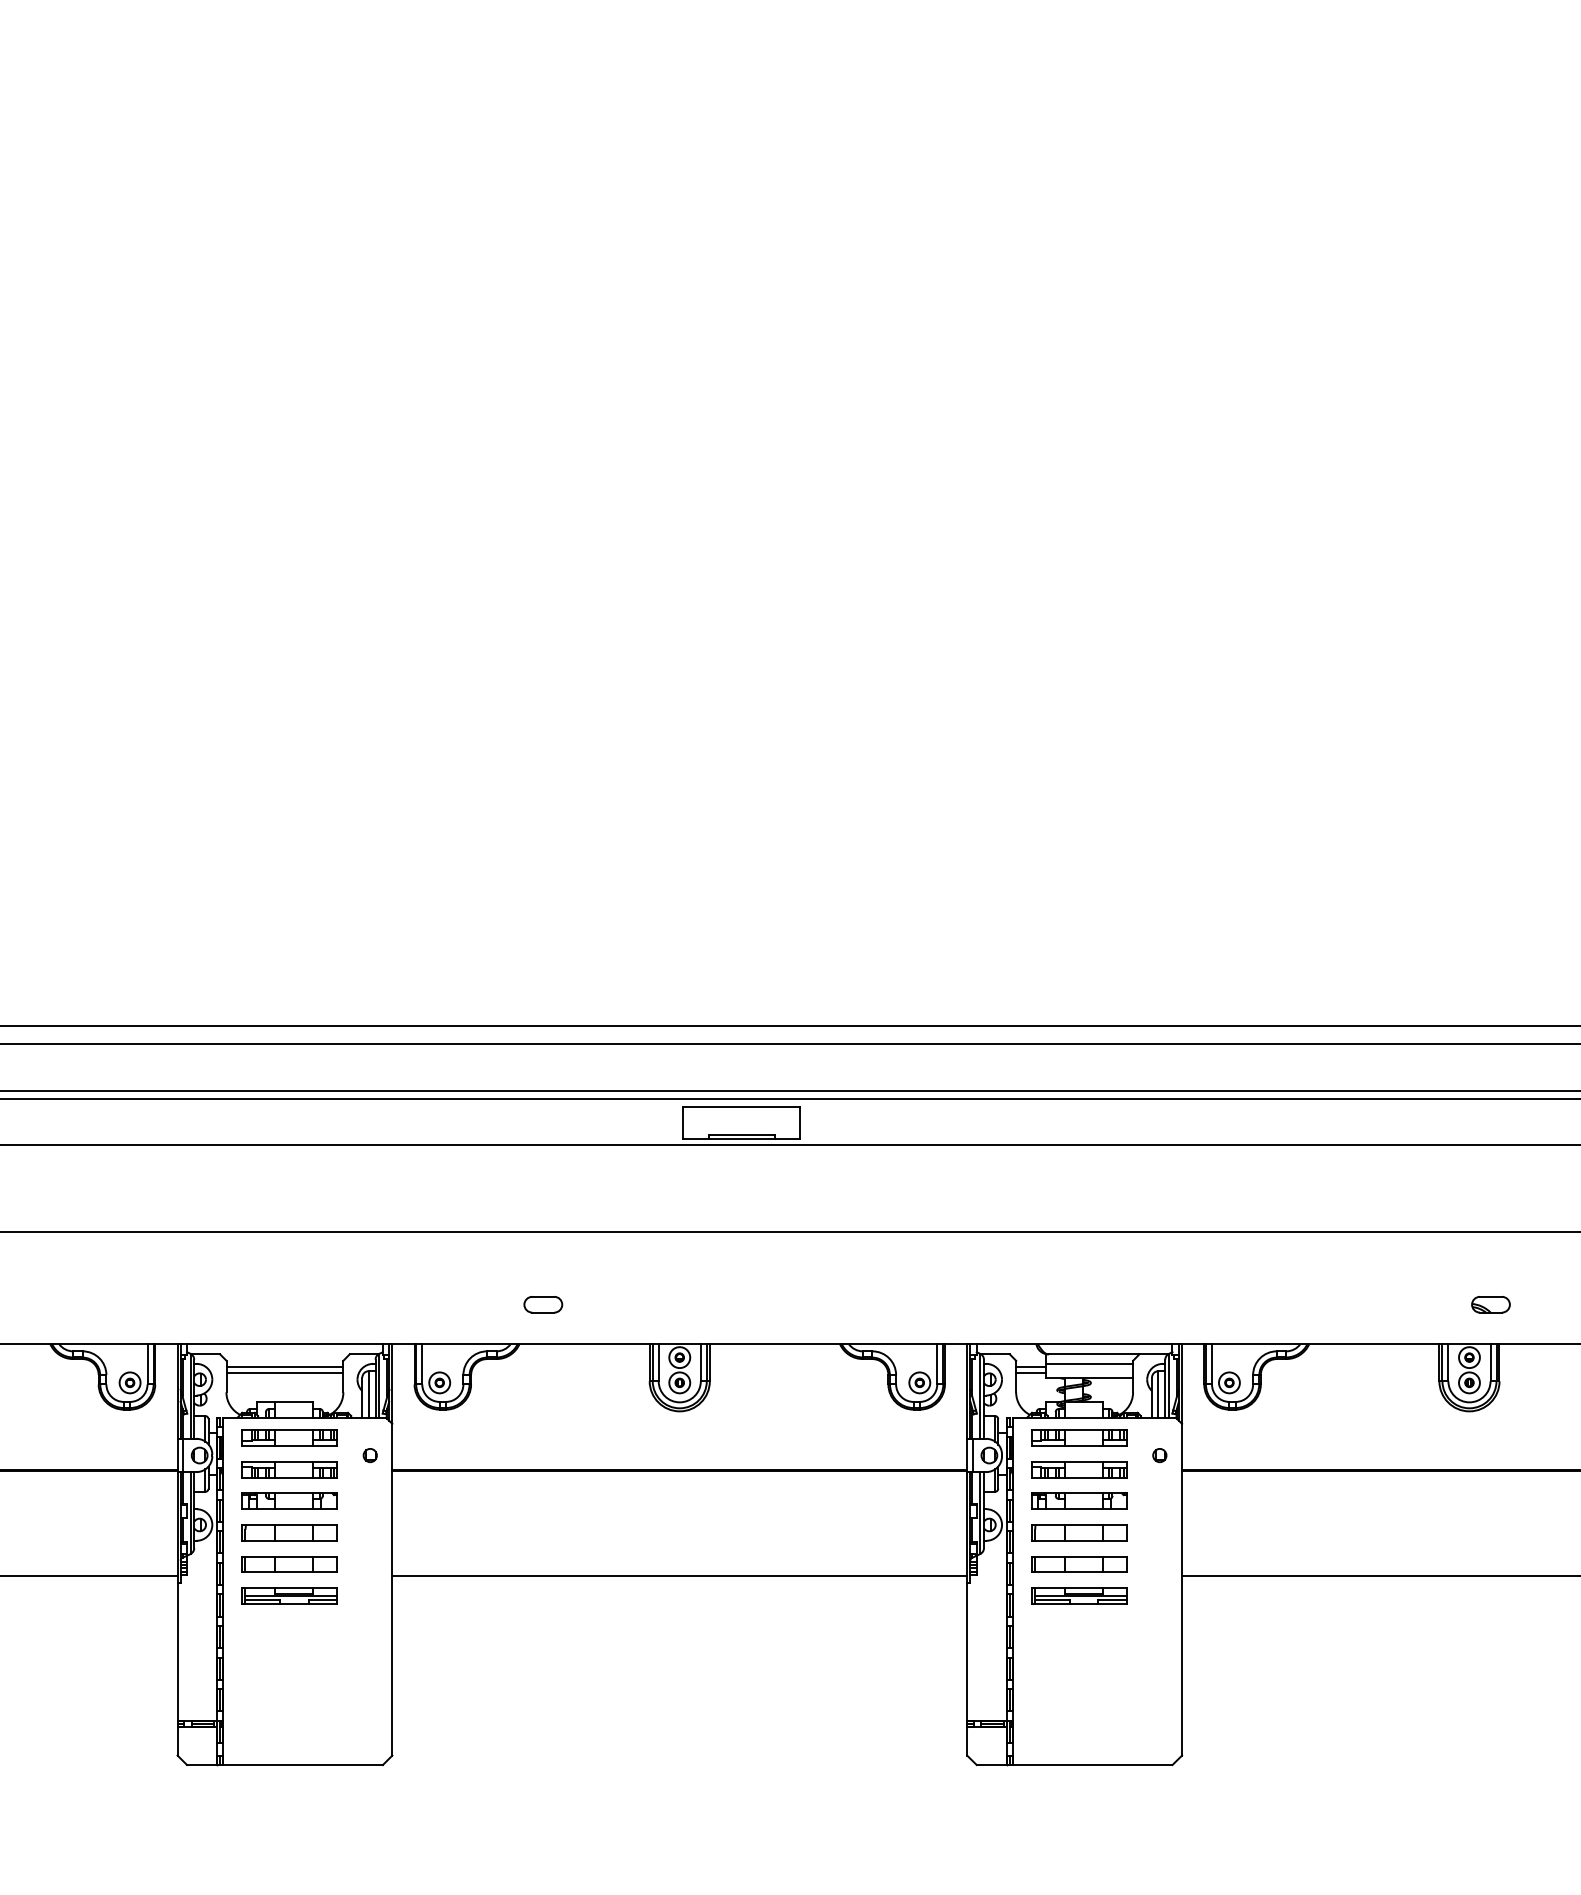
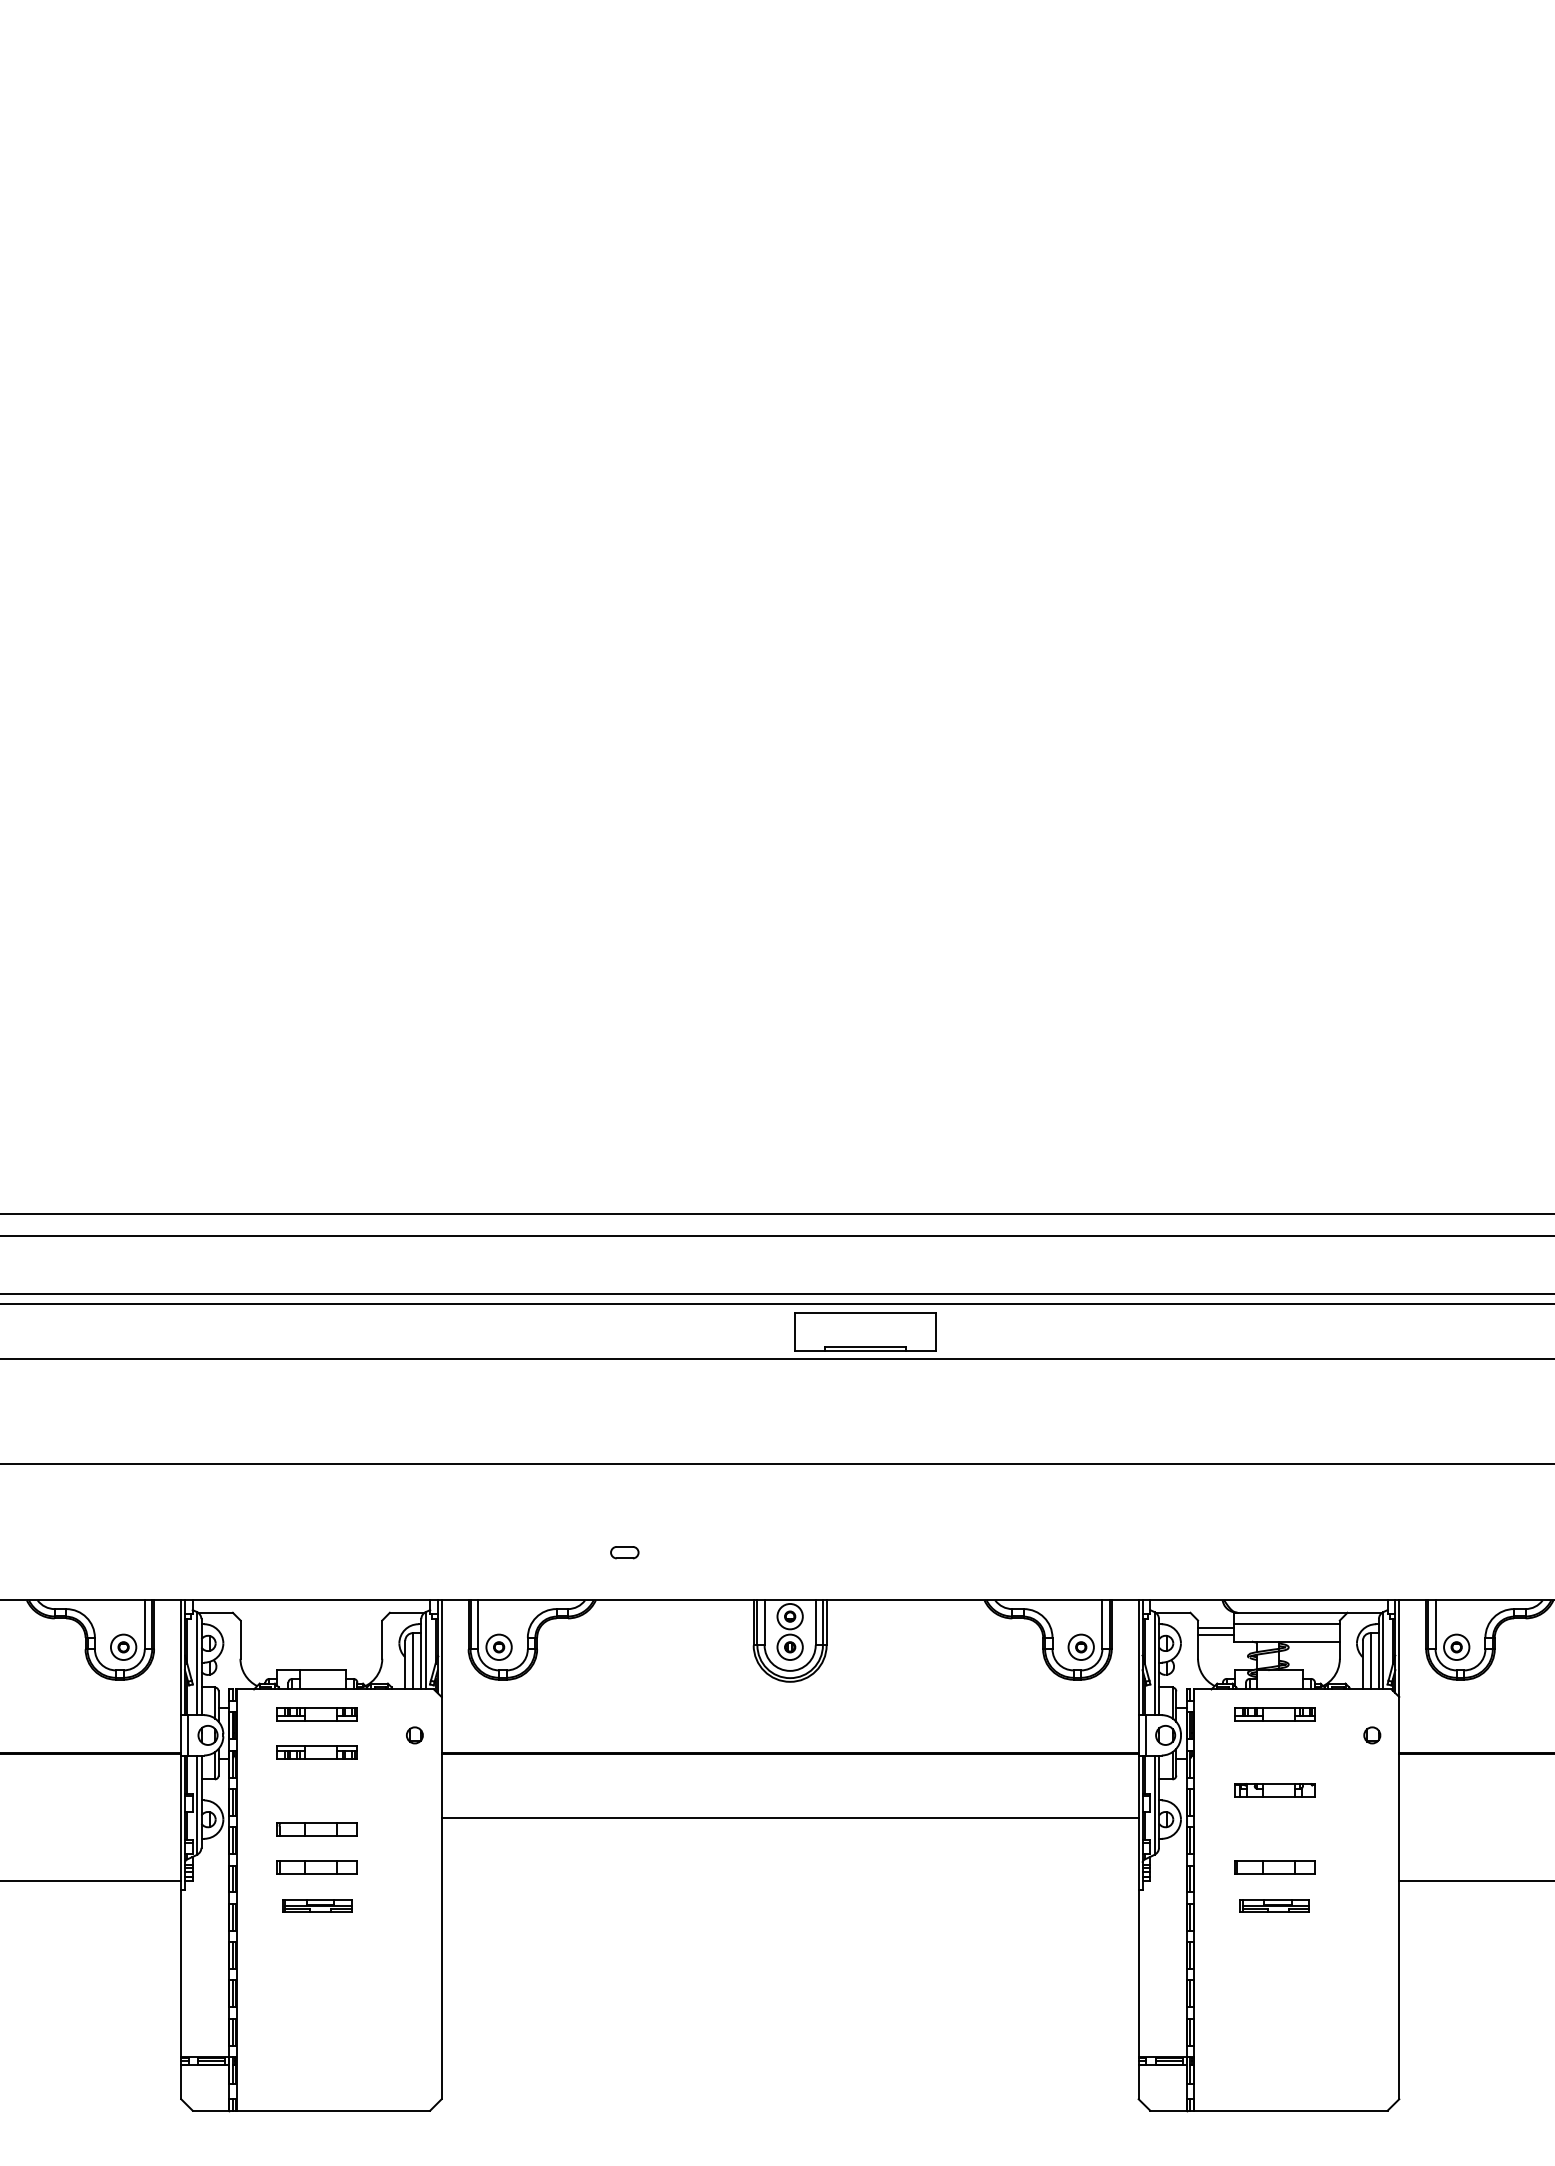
part: (543, 1304) -> (624, 1552), size x0.6
line: (284, 1366) -> (310, 1627), removed
line: (284, 1372) -> (310, 1634), removed
part: (289, 1437) -> (316, 1713), size x0.7
part: (1079, 1437) -> (1274, 1713), size x0.7
part: (289, 1469) -> (316, 1752), size x0.7
part: (1079, 1469) -> (1274, 1752), removed
part: (289, 1500) -> (316, 1789), removed
part: (1079, 1500) -> (1274, 1789), size x0.7
part: (289, 1532) -> (316, 1828), size x0.7
part: (1079, 1532) -> (1274, 1828), removed
part: (289, 1564) -> (316, 1867), size x0.7
part: (1079, 1564) -> (1274, 1867), size x0.7
line: (679, 1575) -> (789, 1817), moved
part: (289, 1595) -> (316, 1905), size x0.6
part: (1079, 1595) -> (1274, 1905), size x0.6

